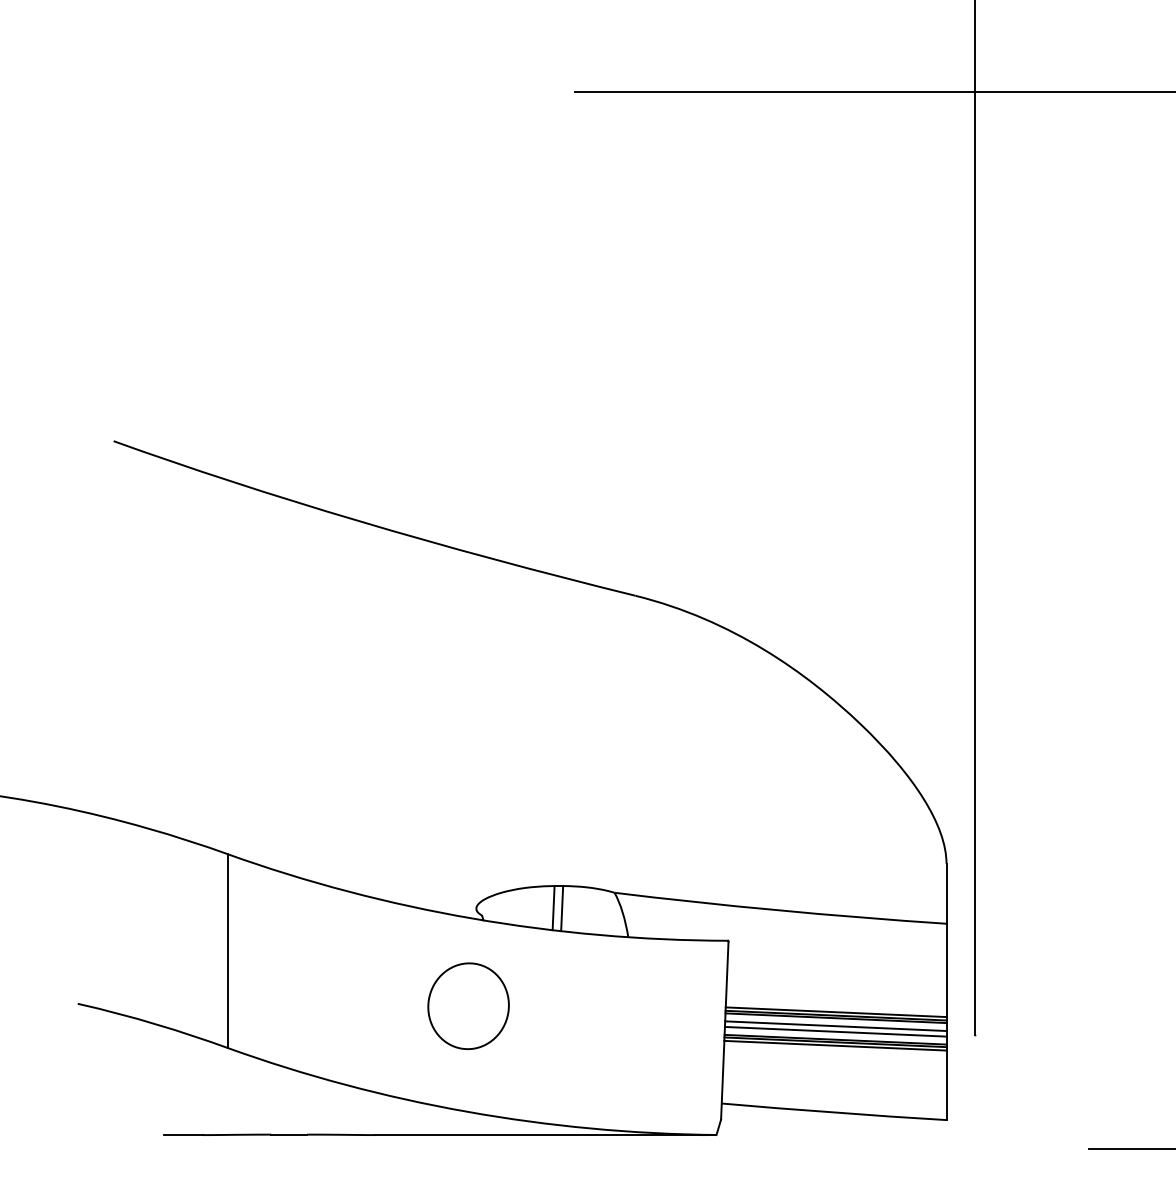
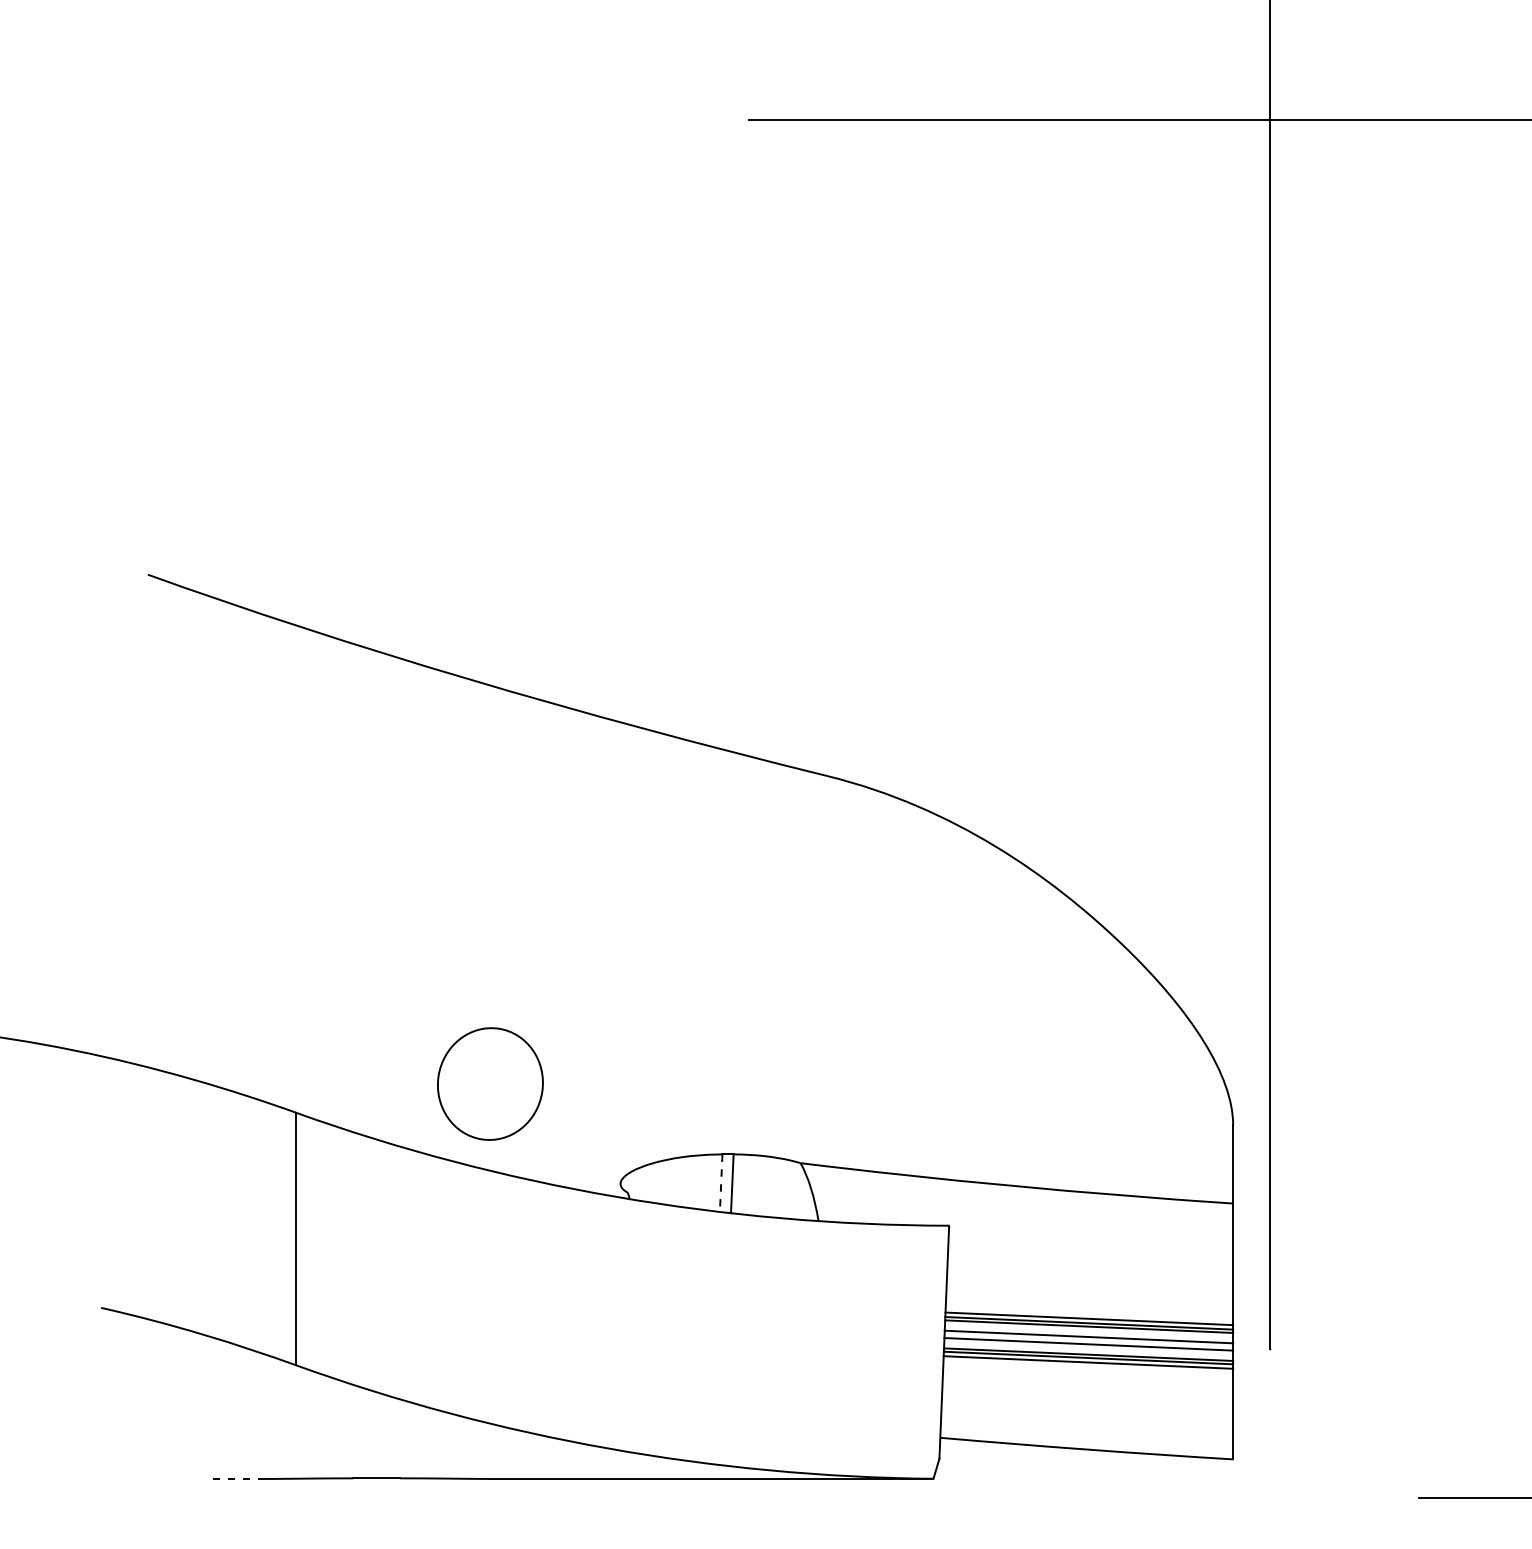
line: (553, 908) -> (721, 1183), solid -> dashed
part: (468, 1005) -> (490, 1083), moved
line: (183, 1134) -> (238, 1478), solid -> dashed

